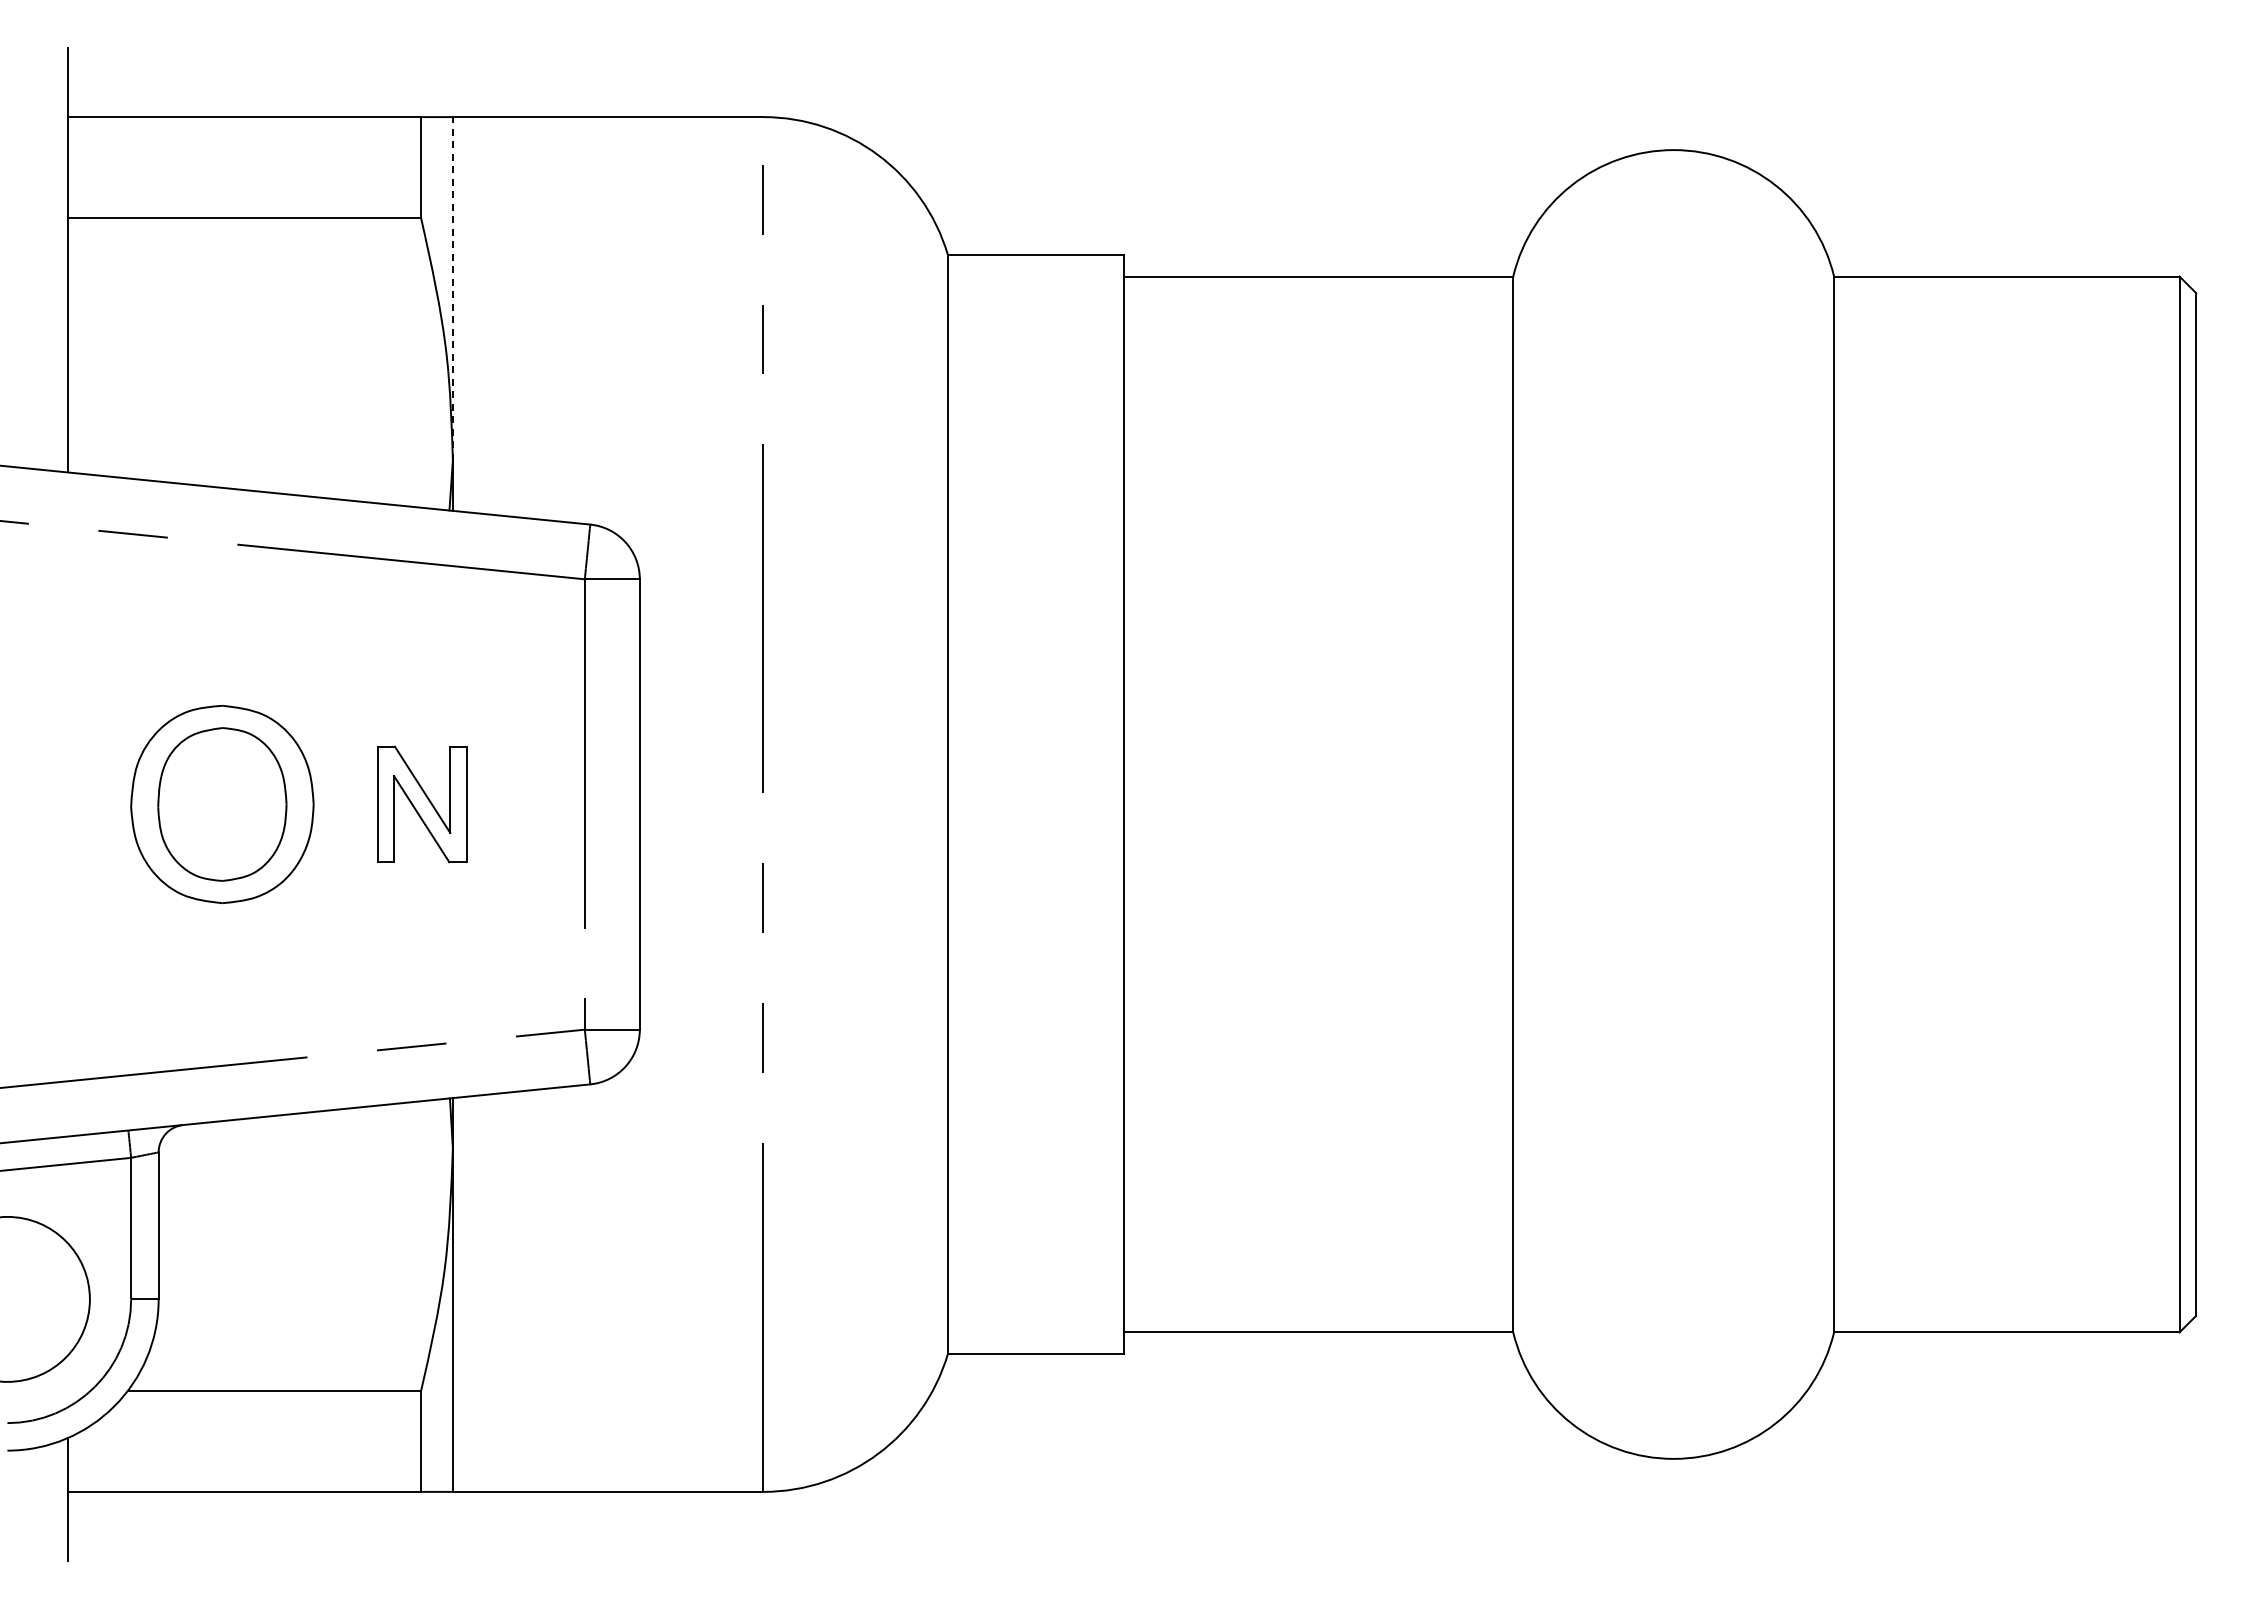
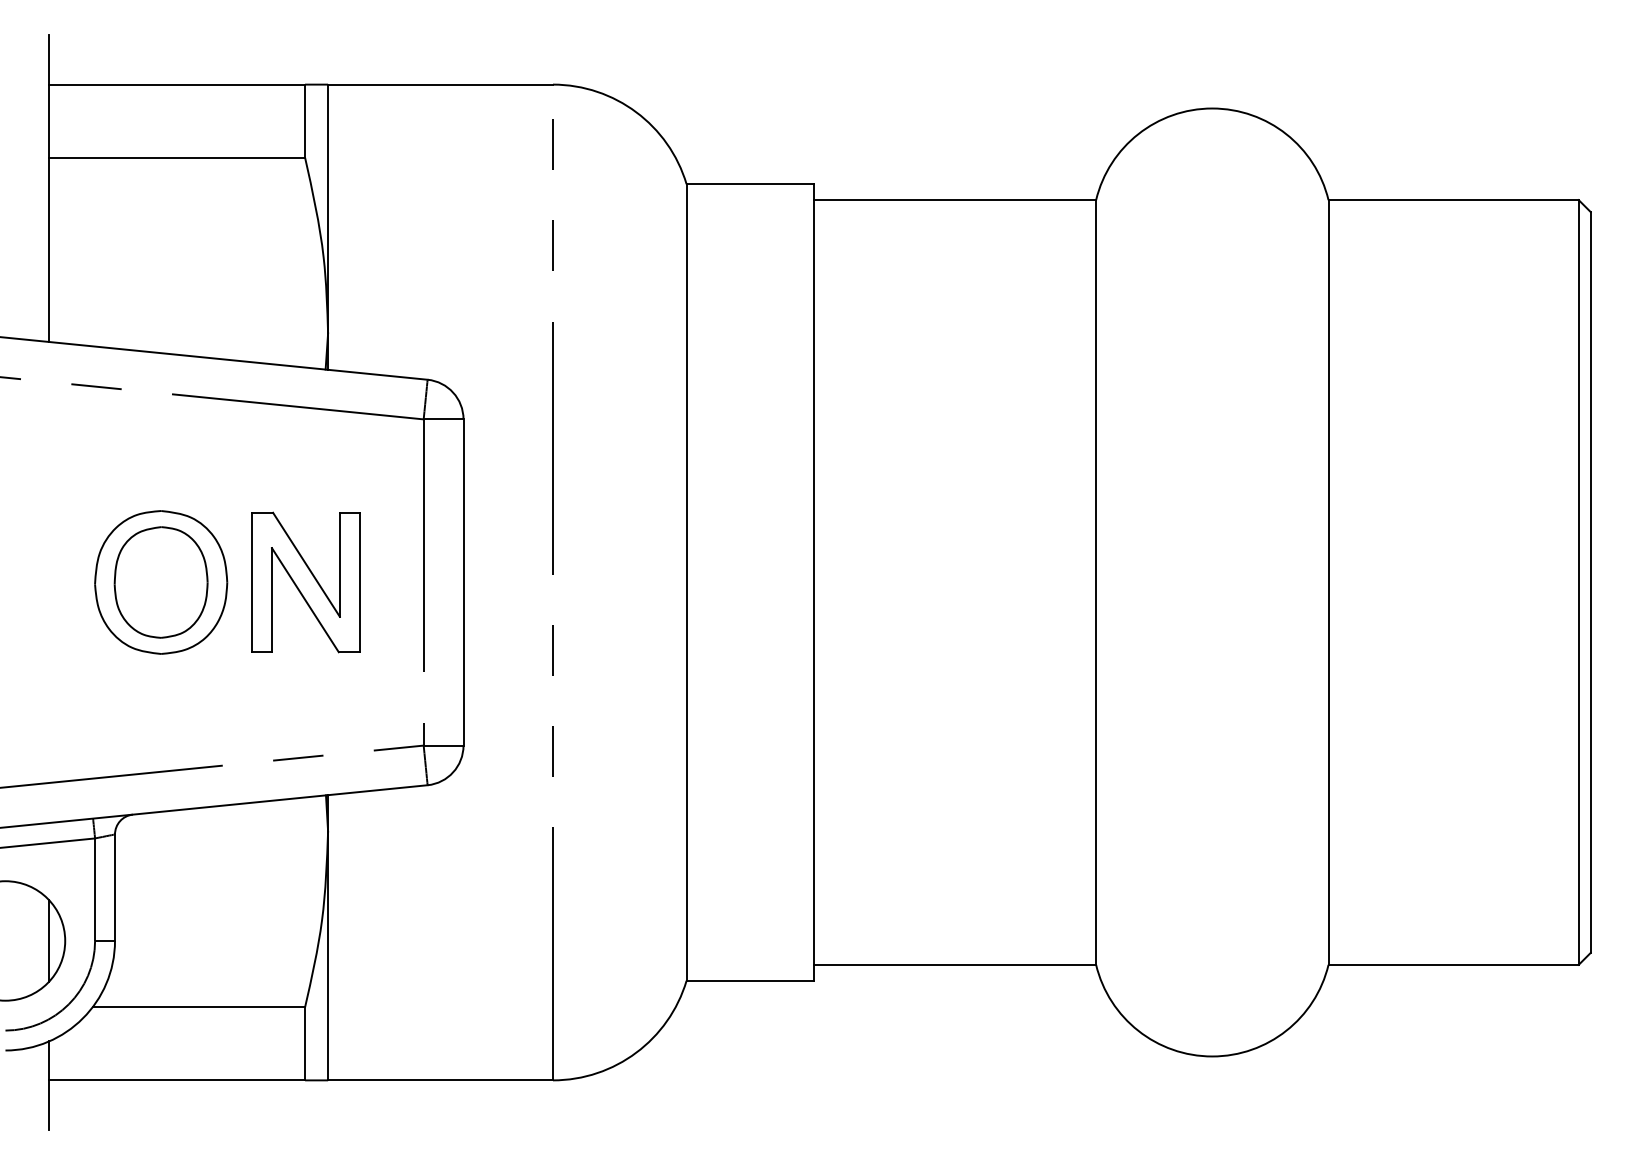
line: (452, 288) -> (327, 208), dashed -> solid
part: (421, 804) -> (305, 582), size x1.67
line: (67, 1299) -> (48, 941), added

